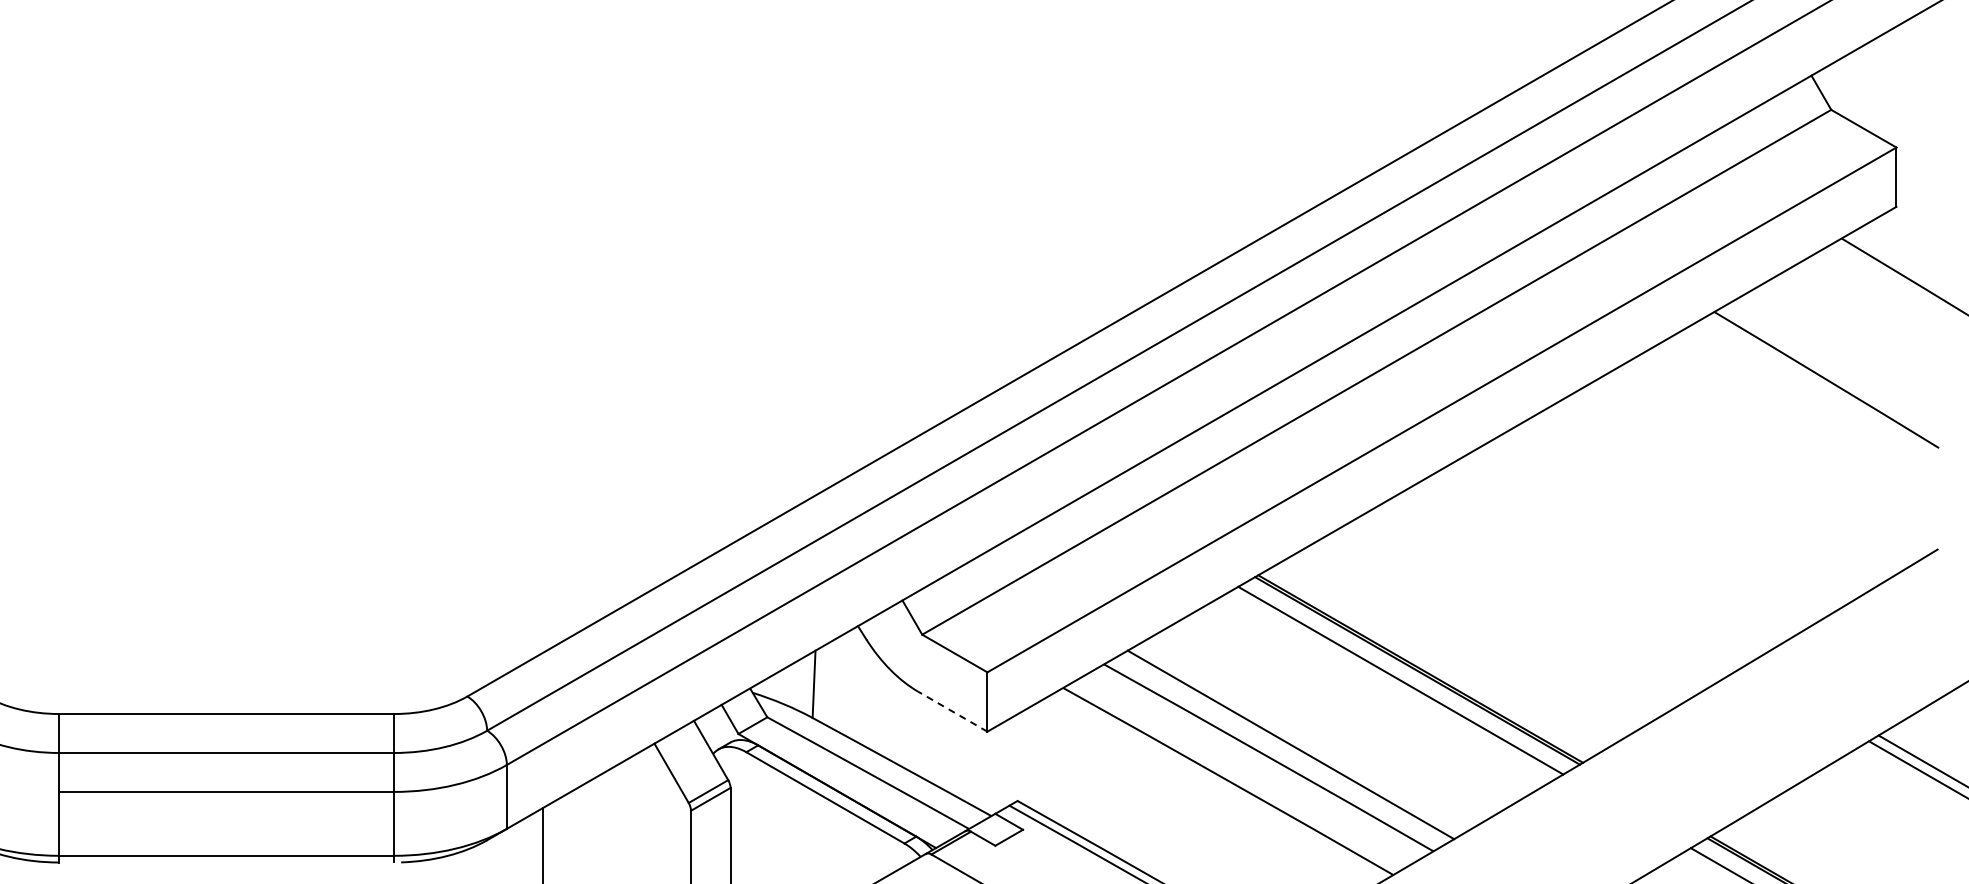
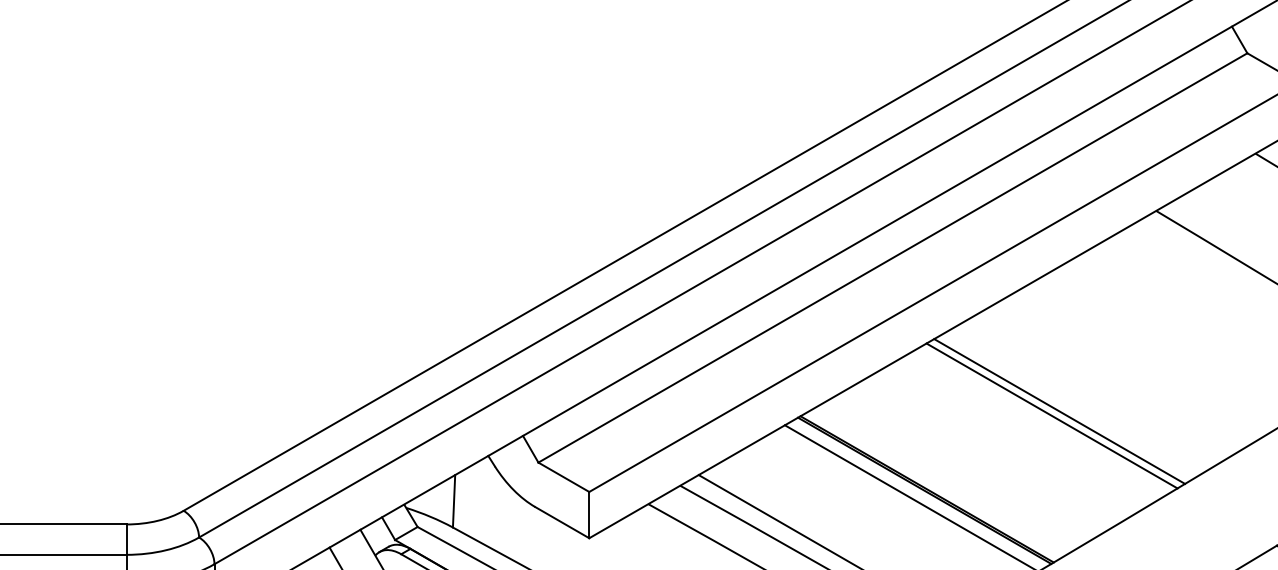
line: (1590, 569) -> (1059, 411), added
line: (1580, 574) -> (1051, 415), added
line: (952, 711) -> (562, 522), dashed -> solid

